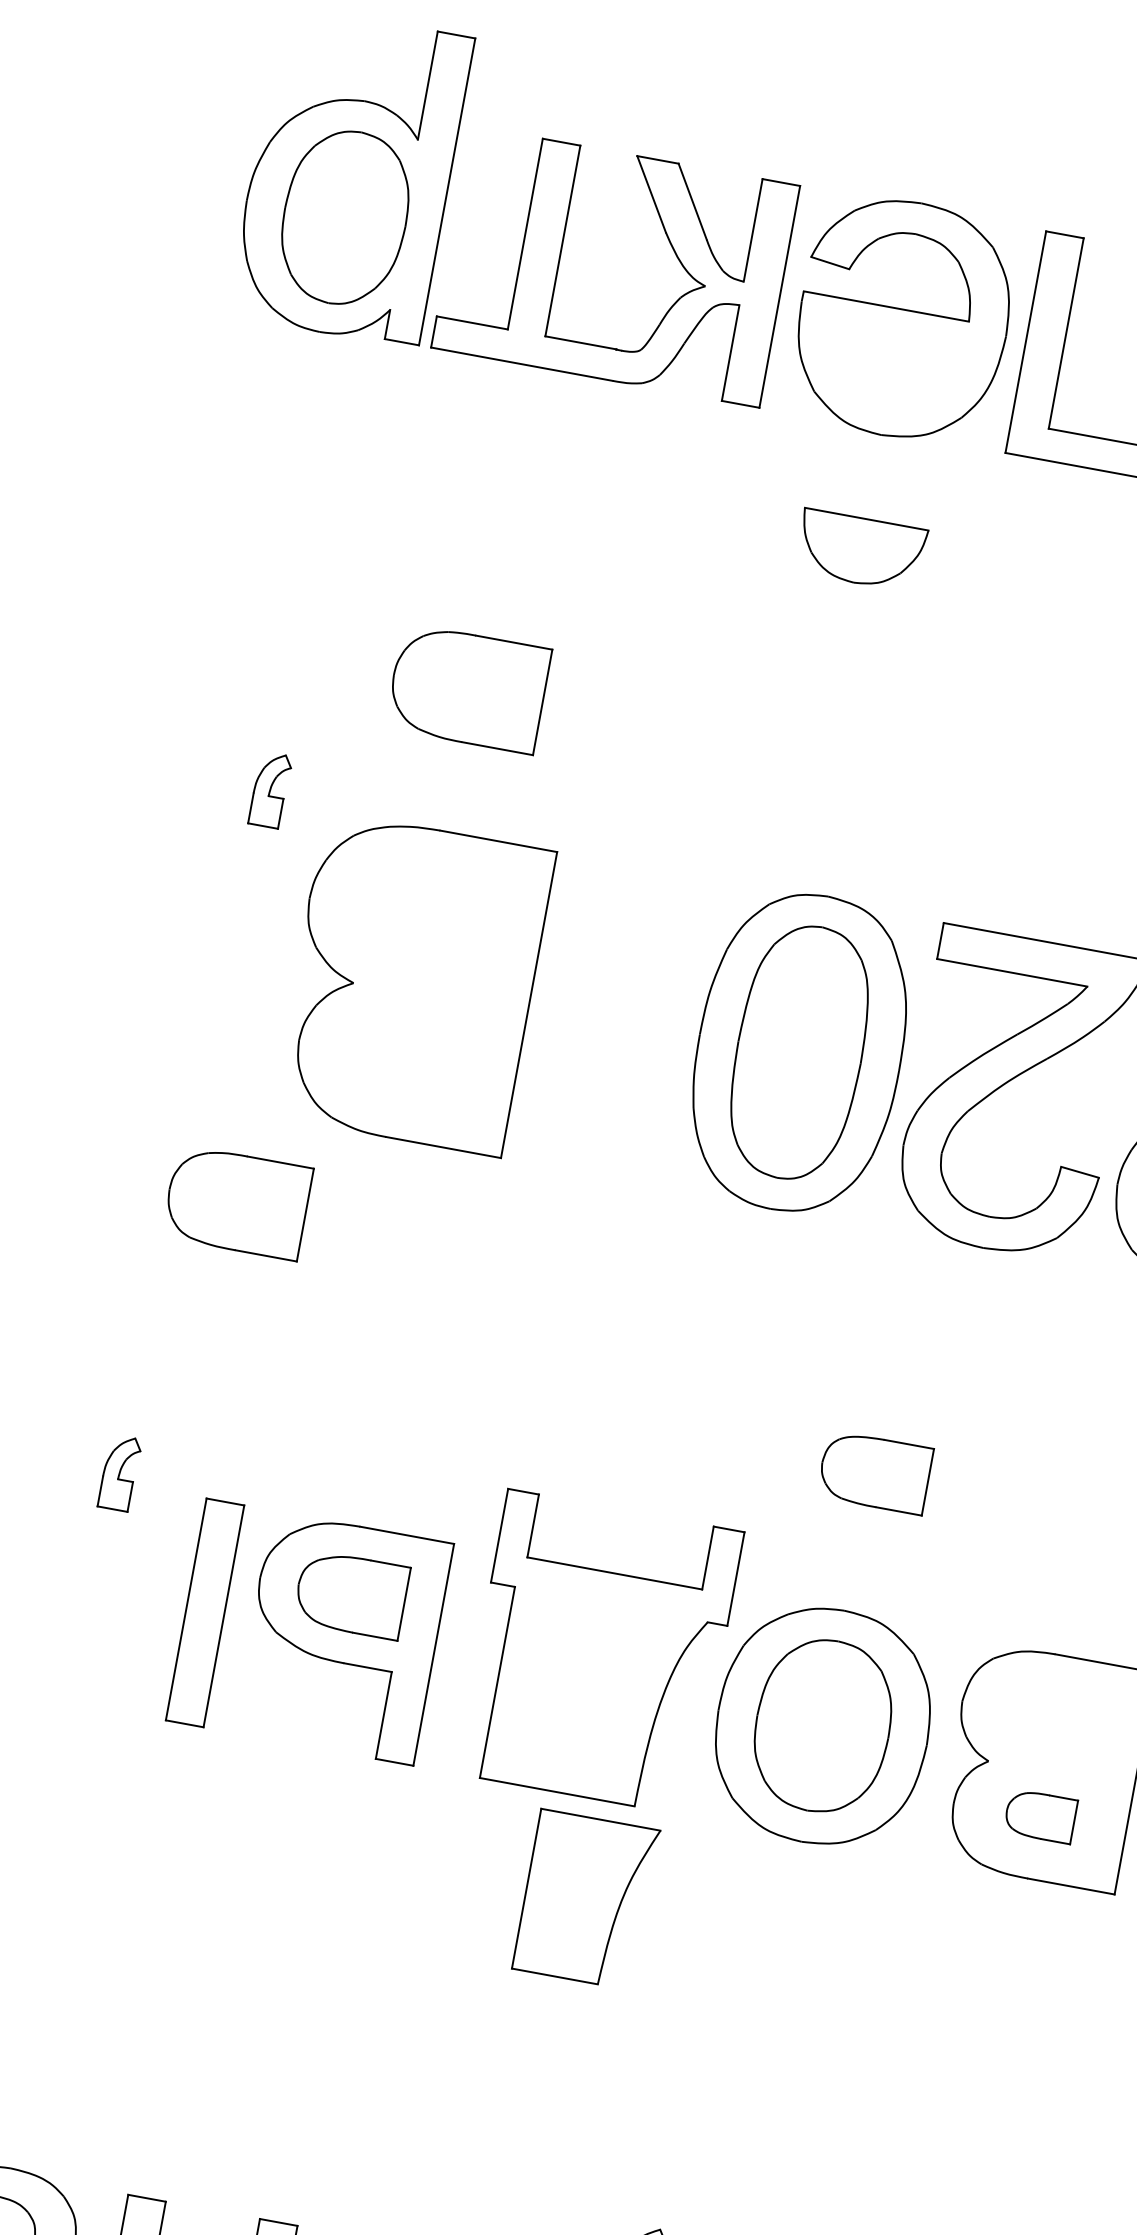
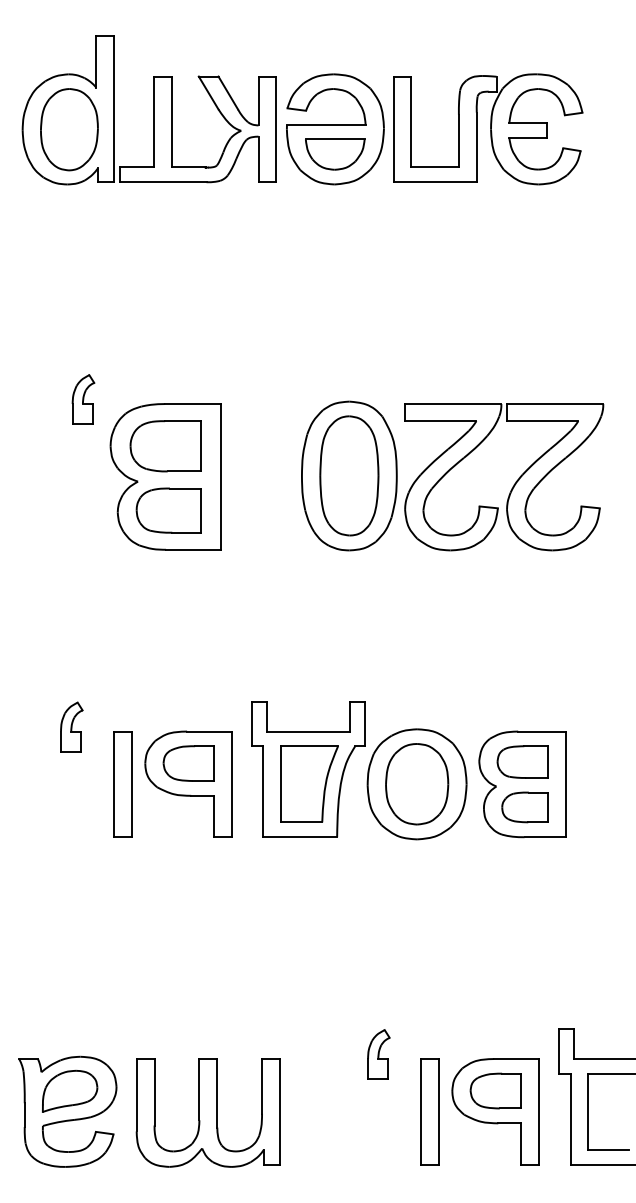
part: (861, 550) -> (335, 154), moved
part: (467, 688) -> (165, 446), moved
part: (270, 789) -> (83, 399), size x1.43
part: (236, 1202) -> (168, 510), moved
part: (119, 1471) -> (71, 726), size x1.43
part: (874, 1471) -> (522, 761), moved
part: (1039, 1816) -> (524, 807), size x1.43
part: (586, 1897) -> (309, 783), moved

